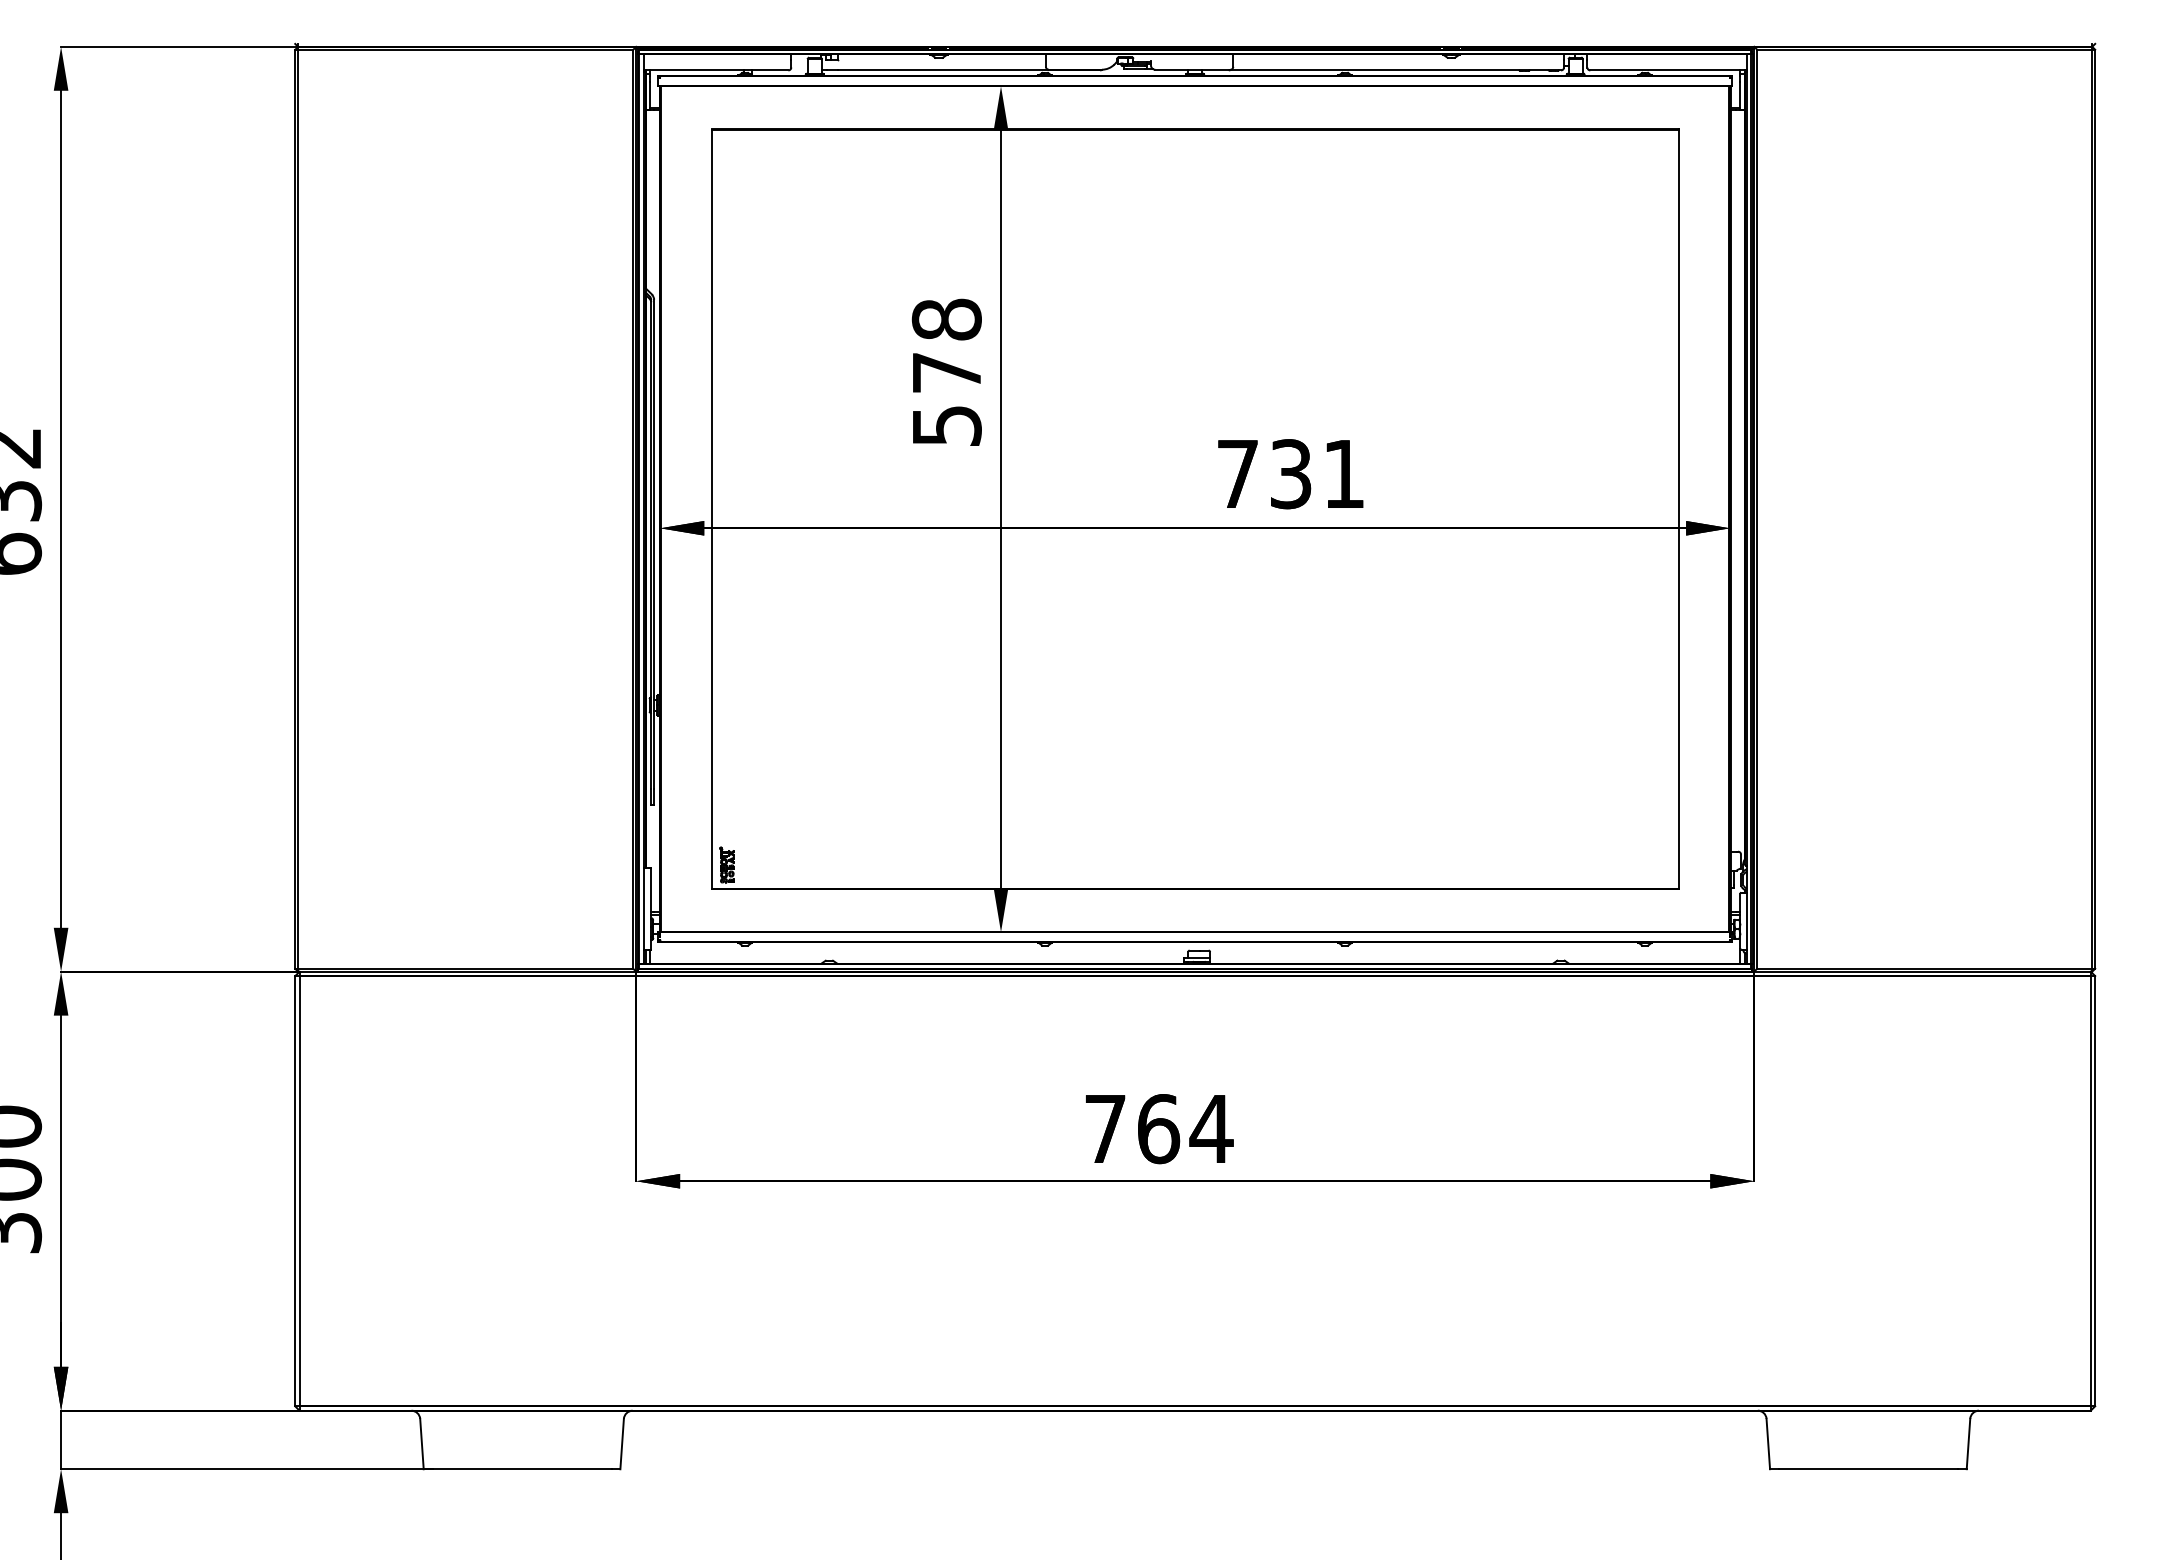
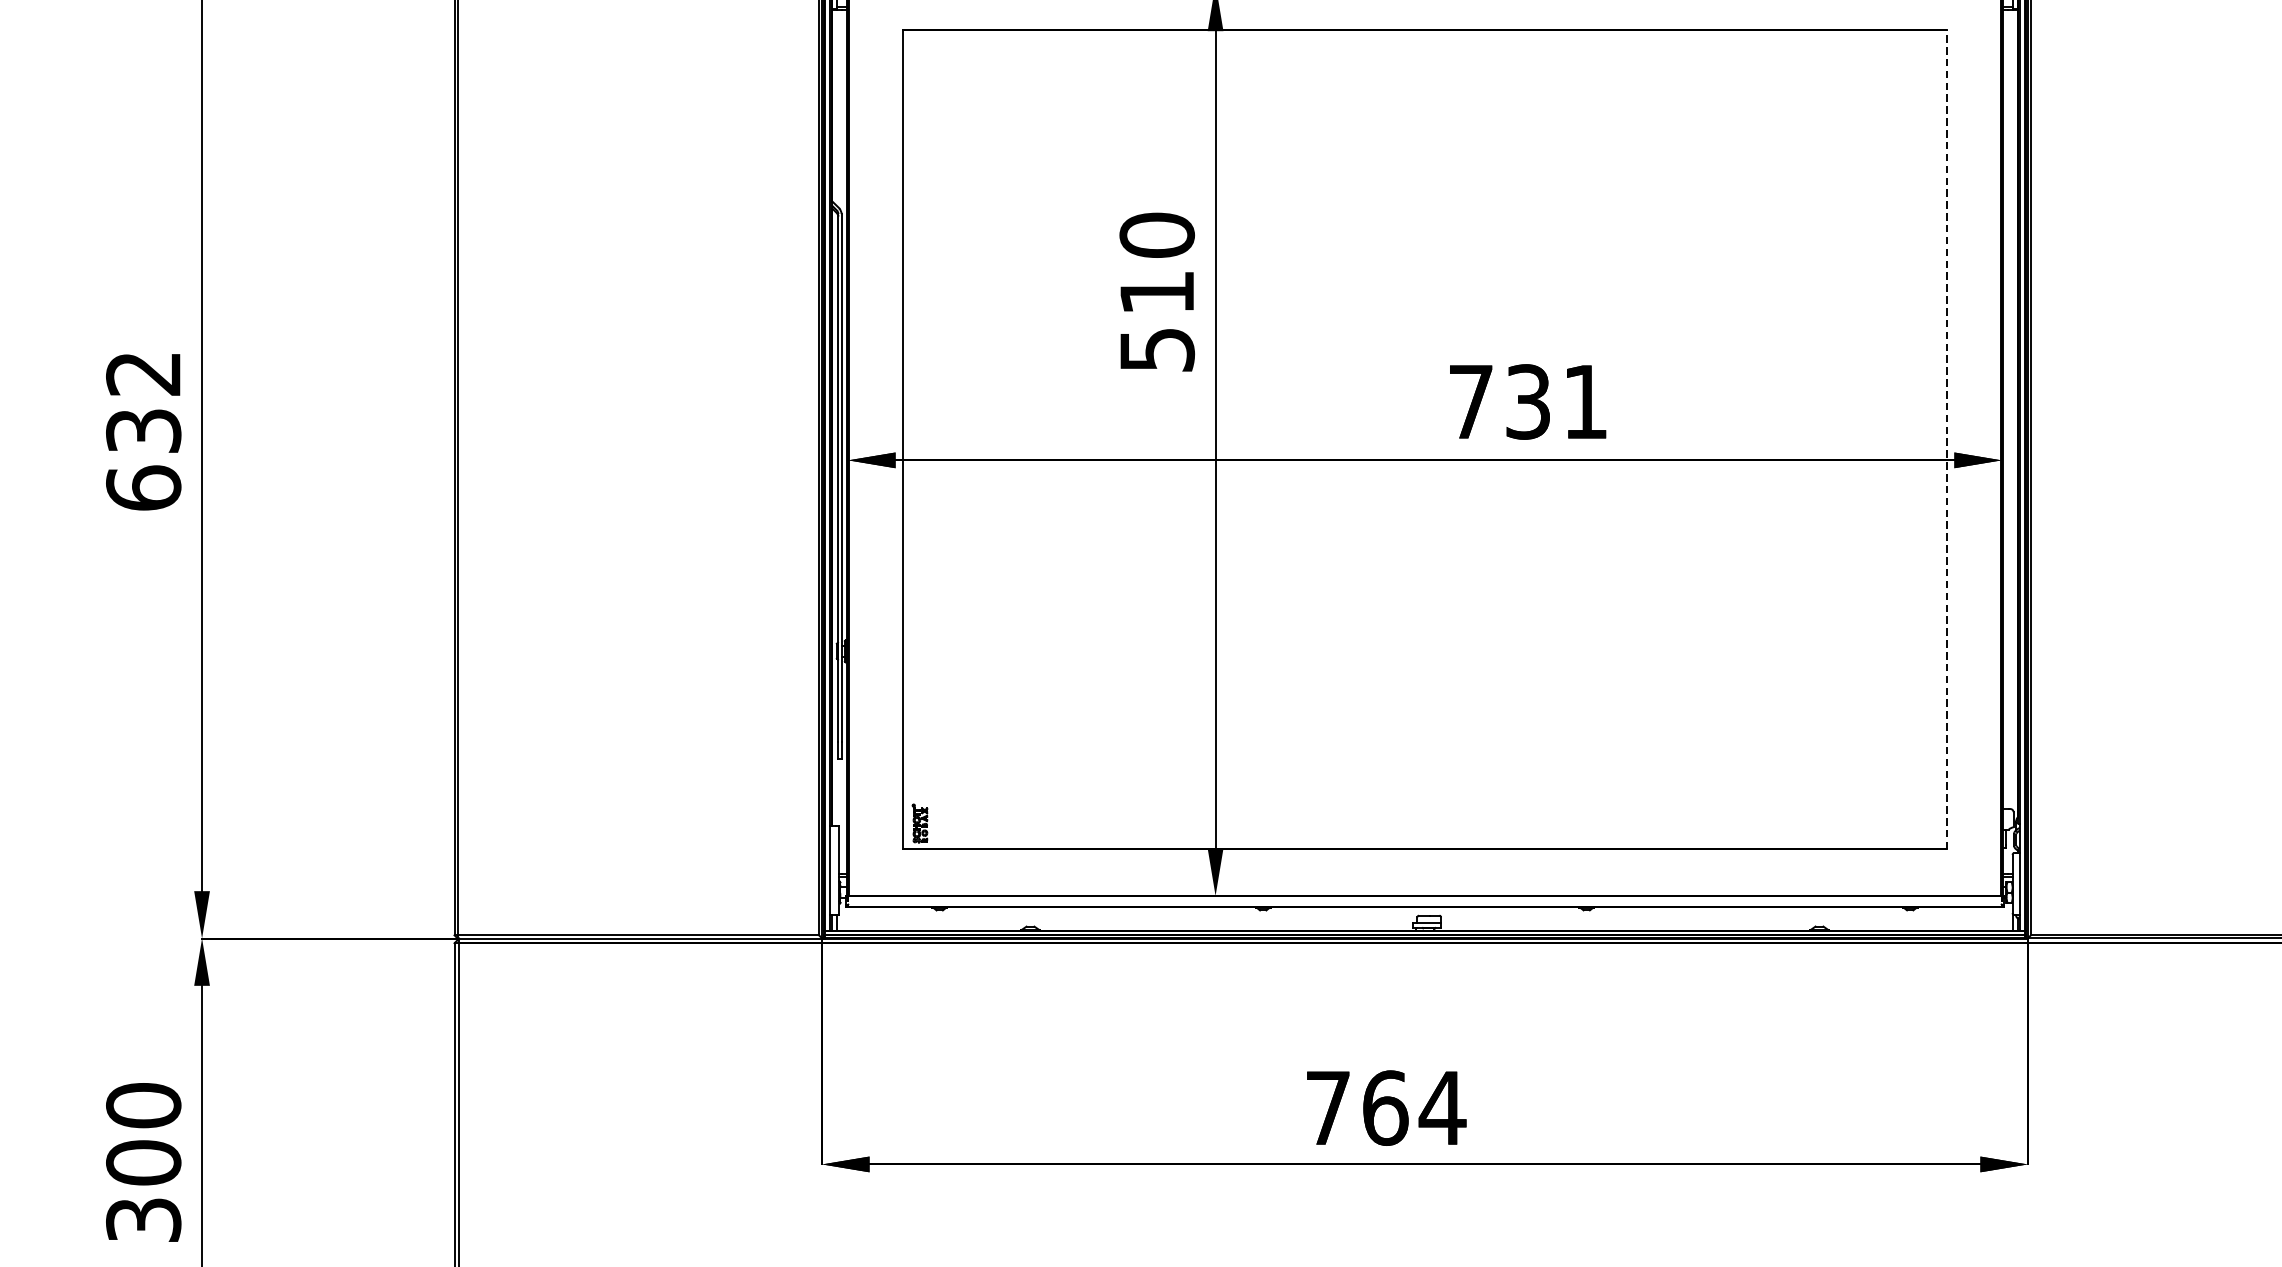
text: (946, 345) -> (1156, 263), 578 -> 510
line: (1678, 509) -> (1946, 440), solid -> dashed

